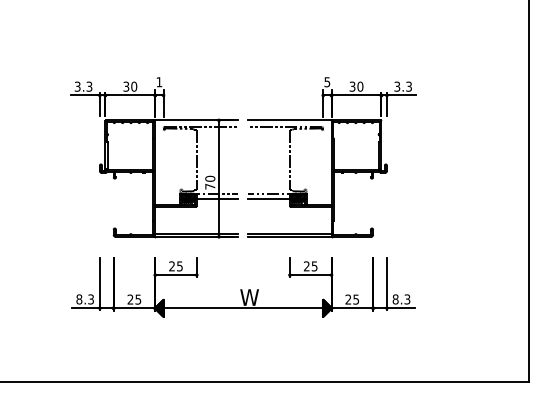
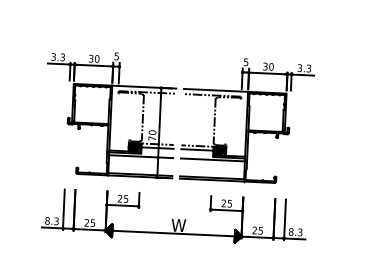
text: (159, 82) -> (116, 56), 1 -> 5
line: (196, 210) -> (140, 156), added
line: (289, 210) -> (212, 159), added

